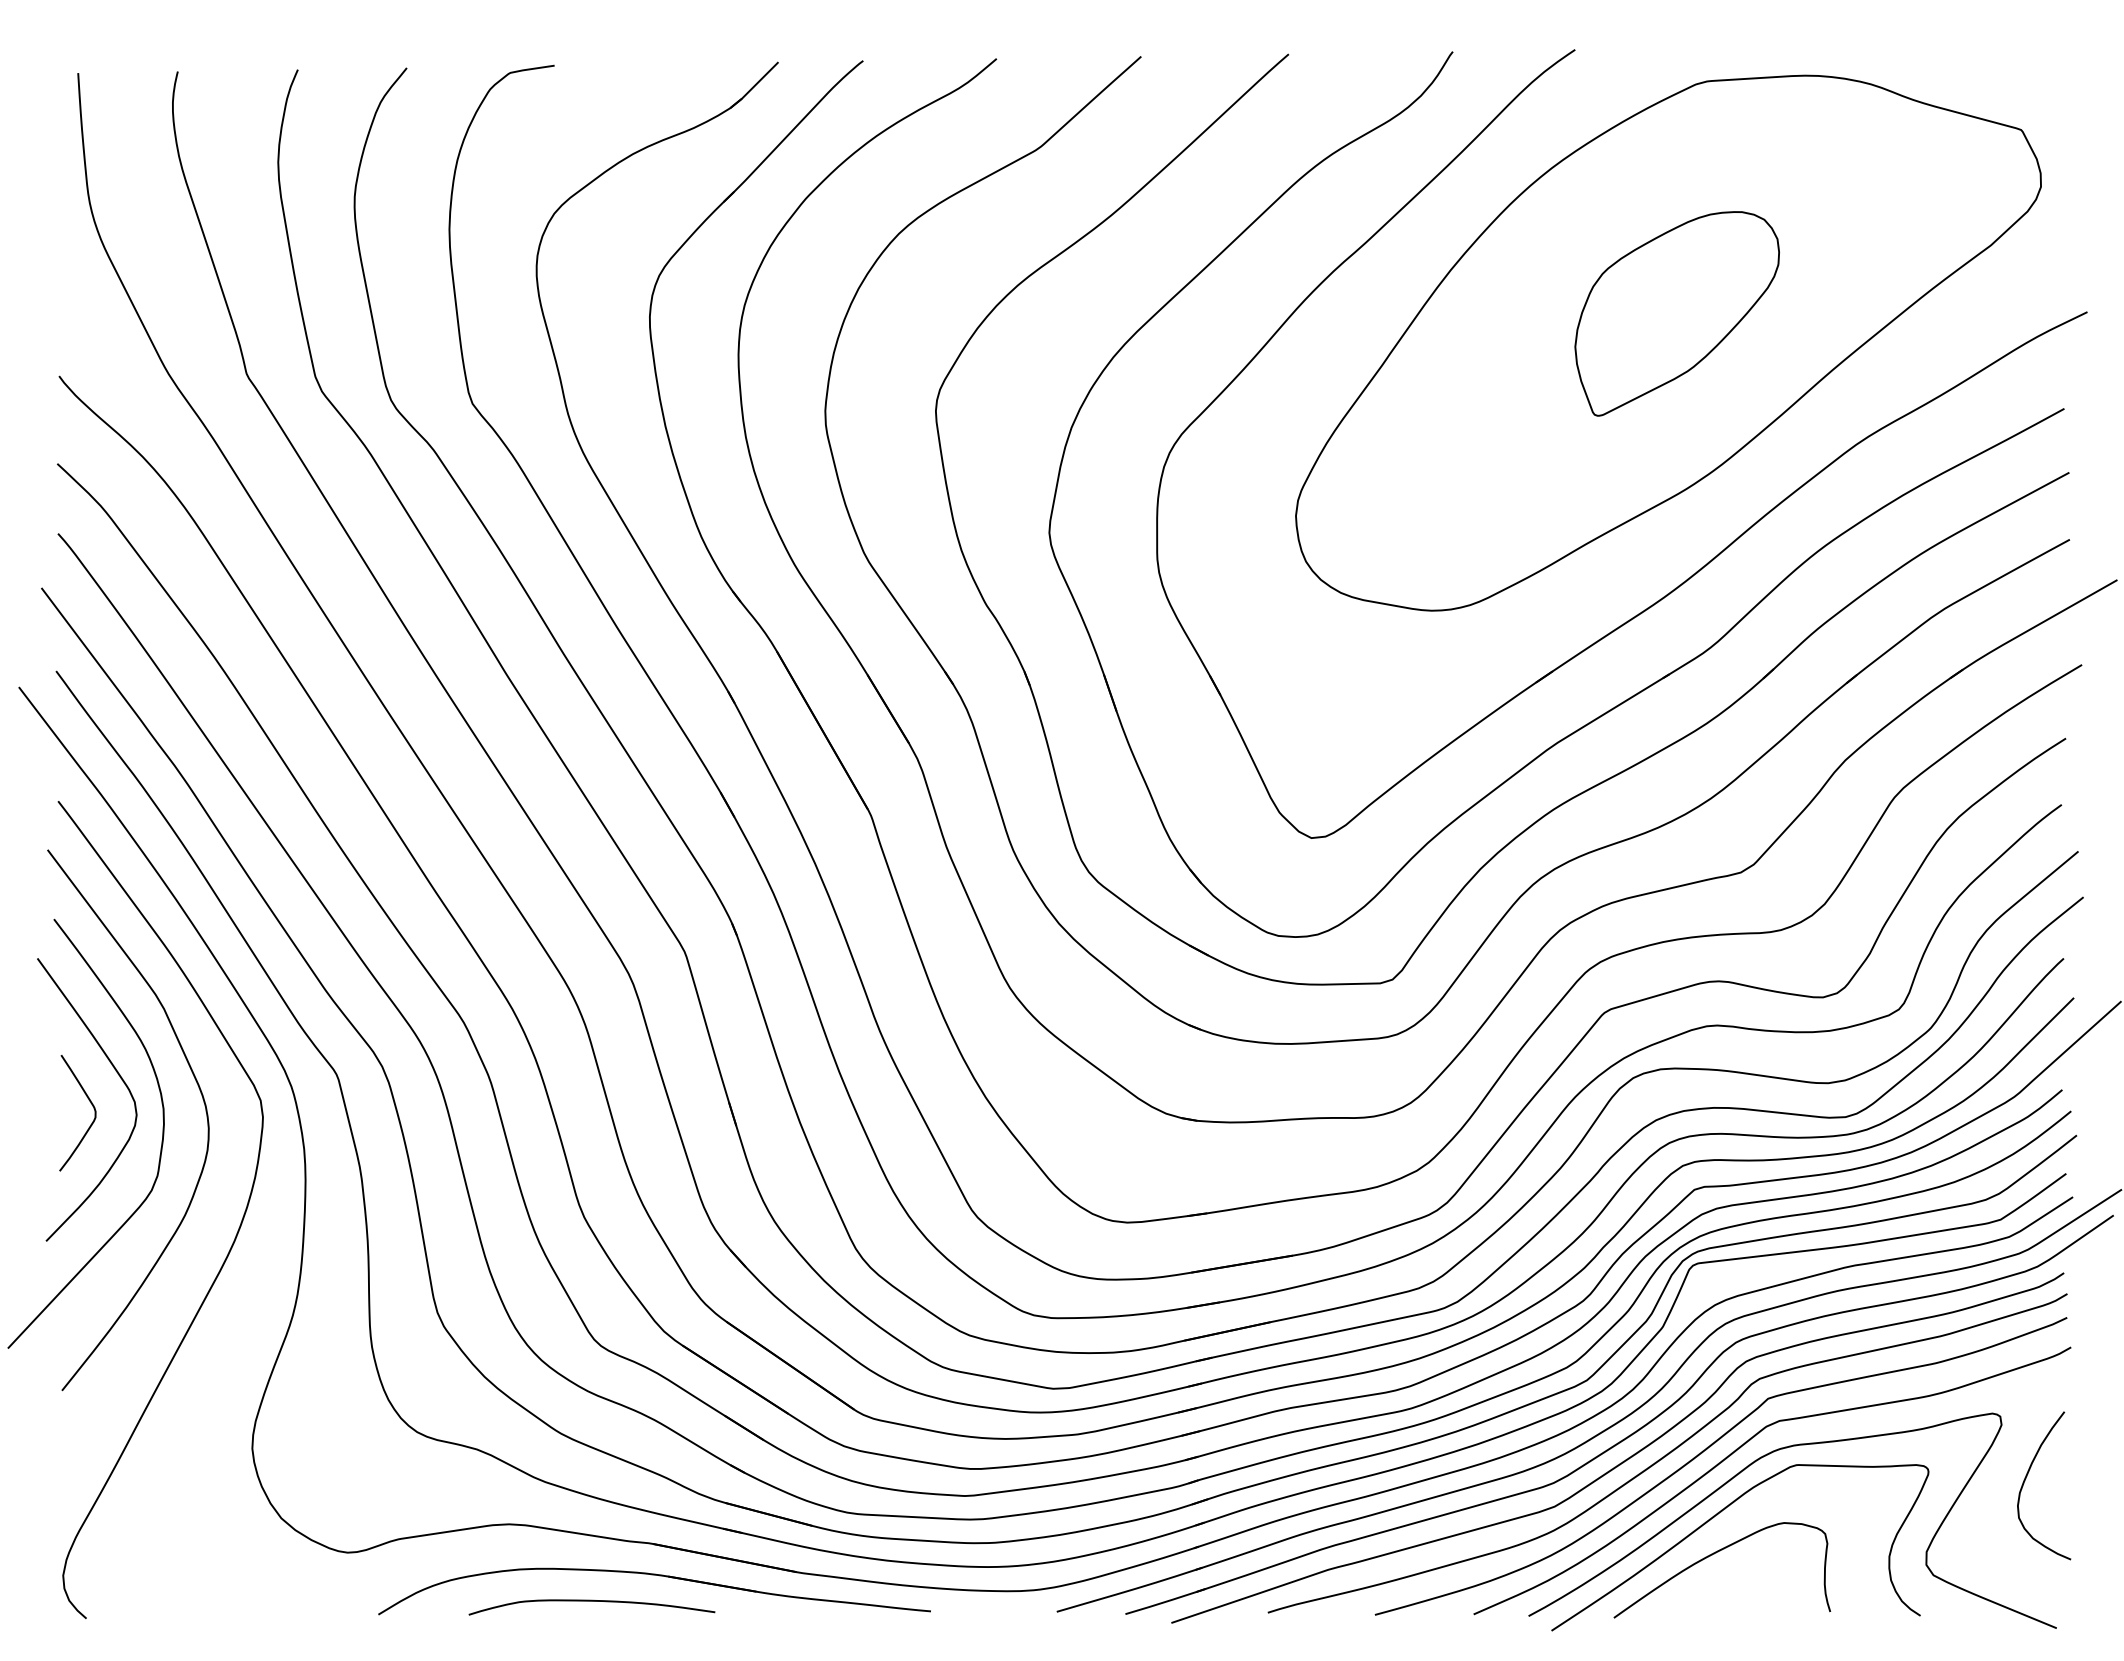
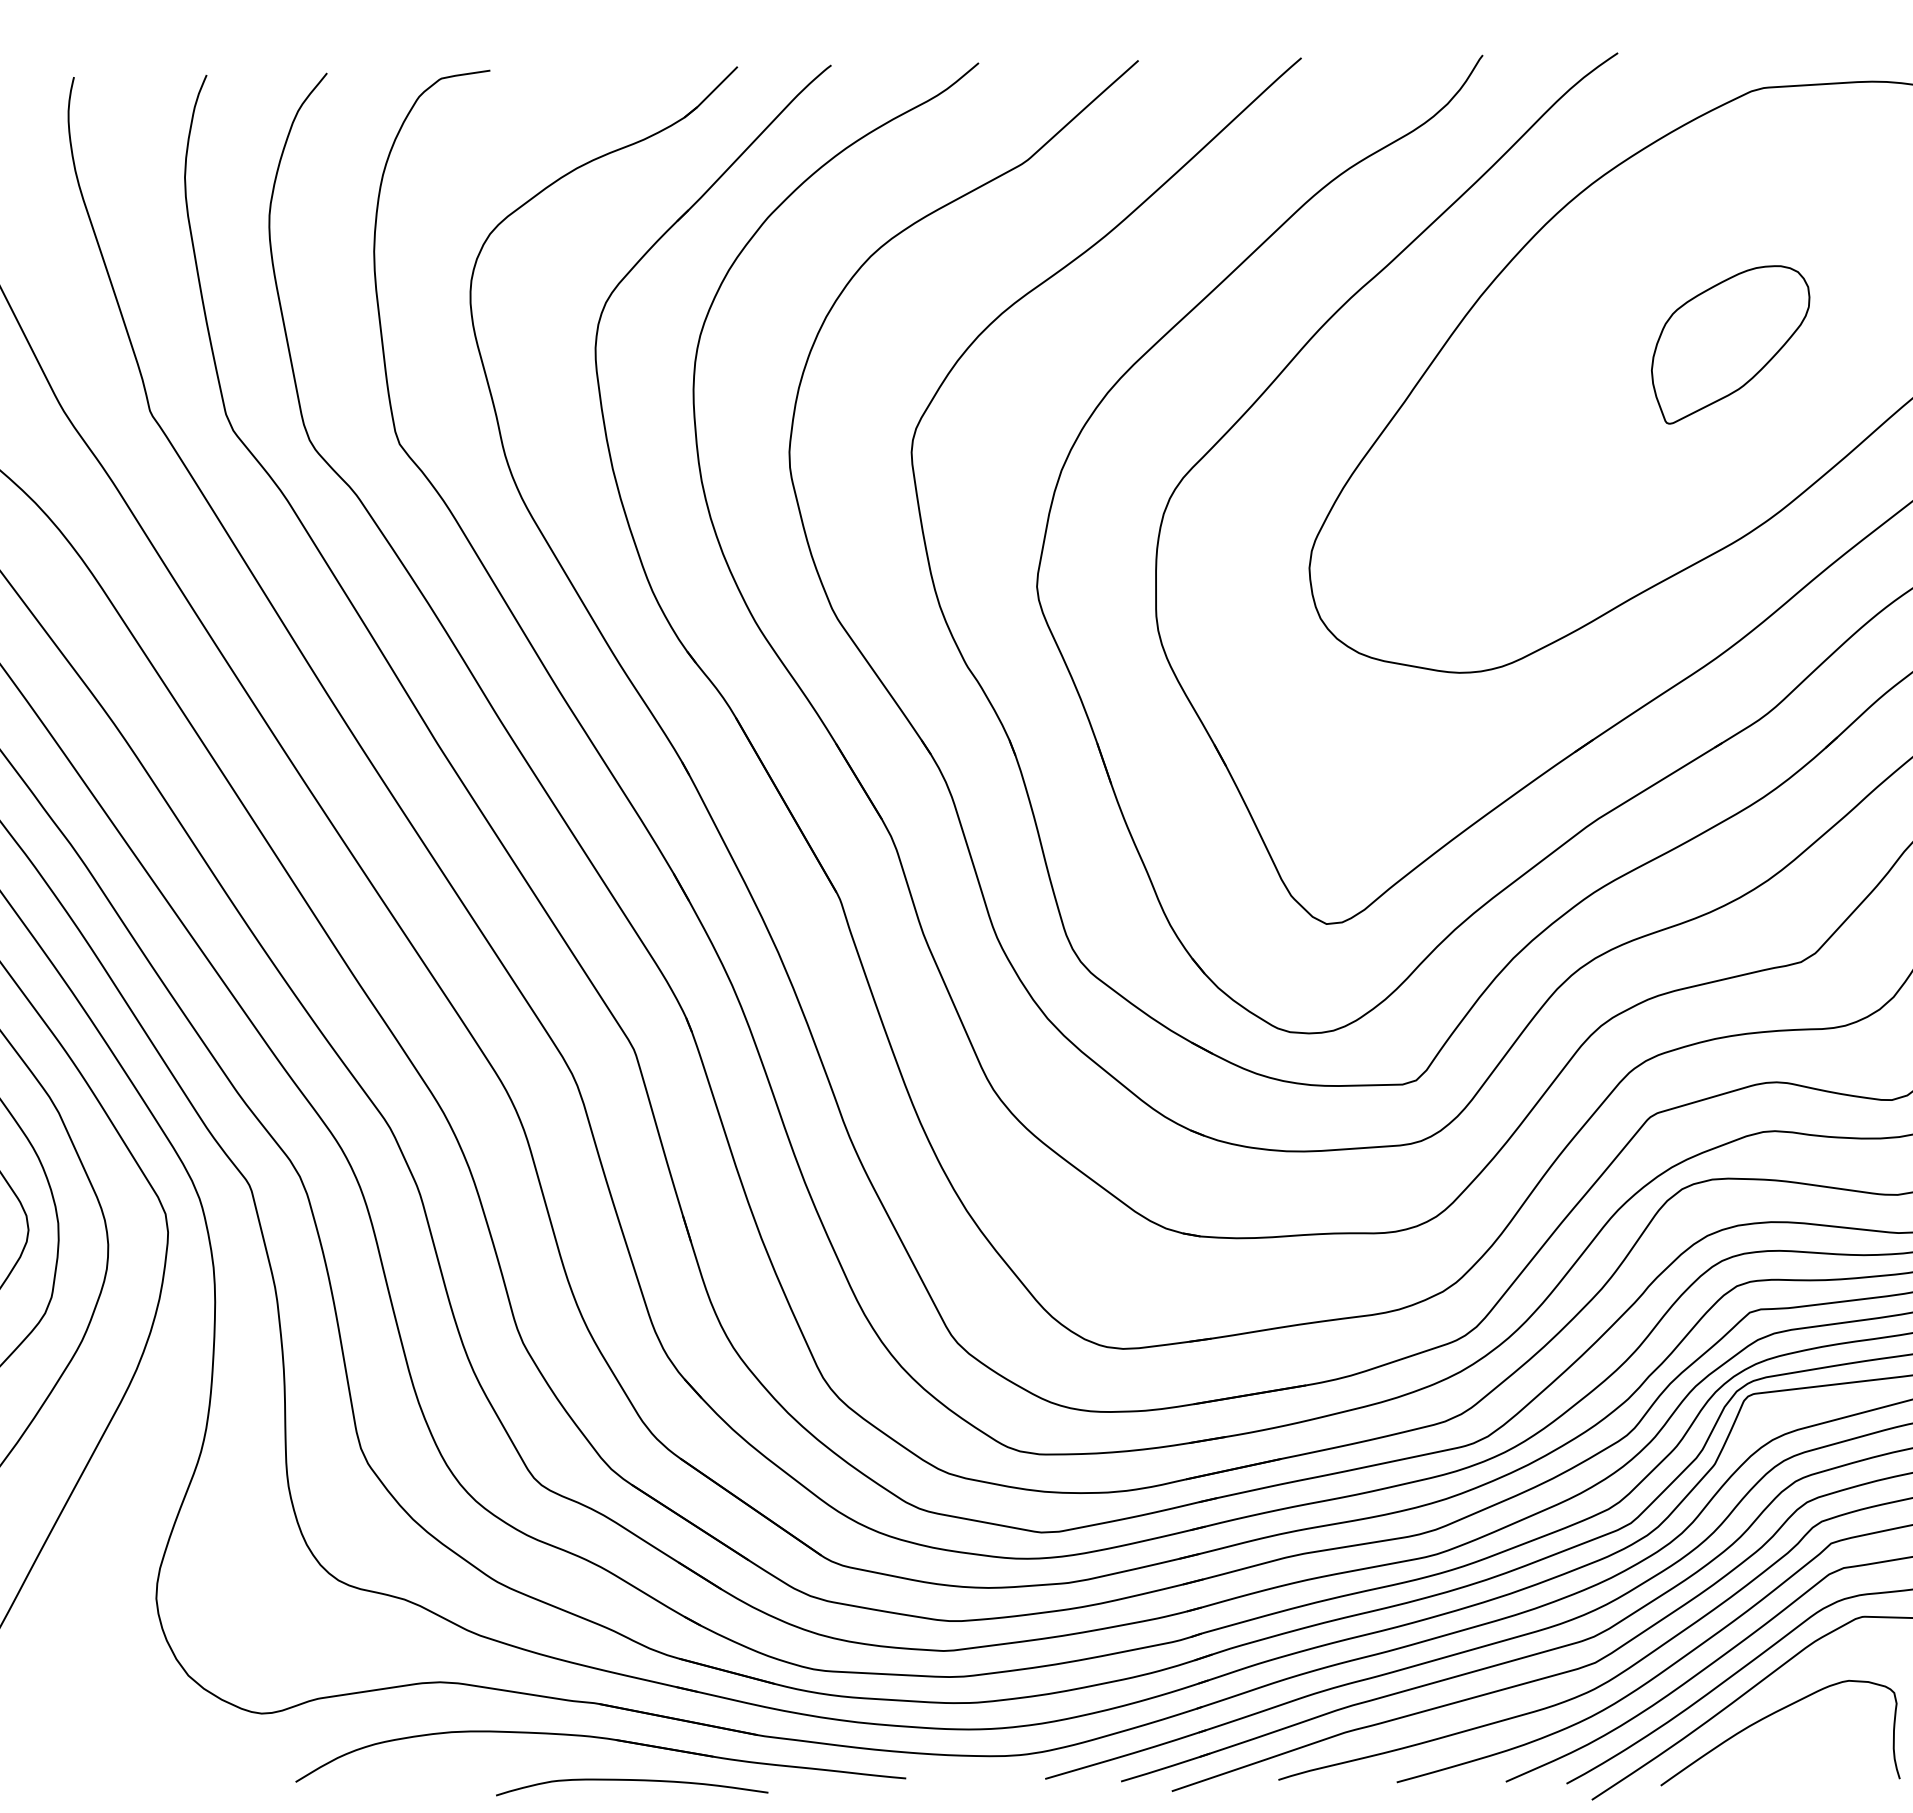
part: (1676, 313) -> (1729, 344), size x0.7
curve: (591, 1601) -> (631, 1780), moved

